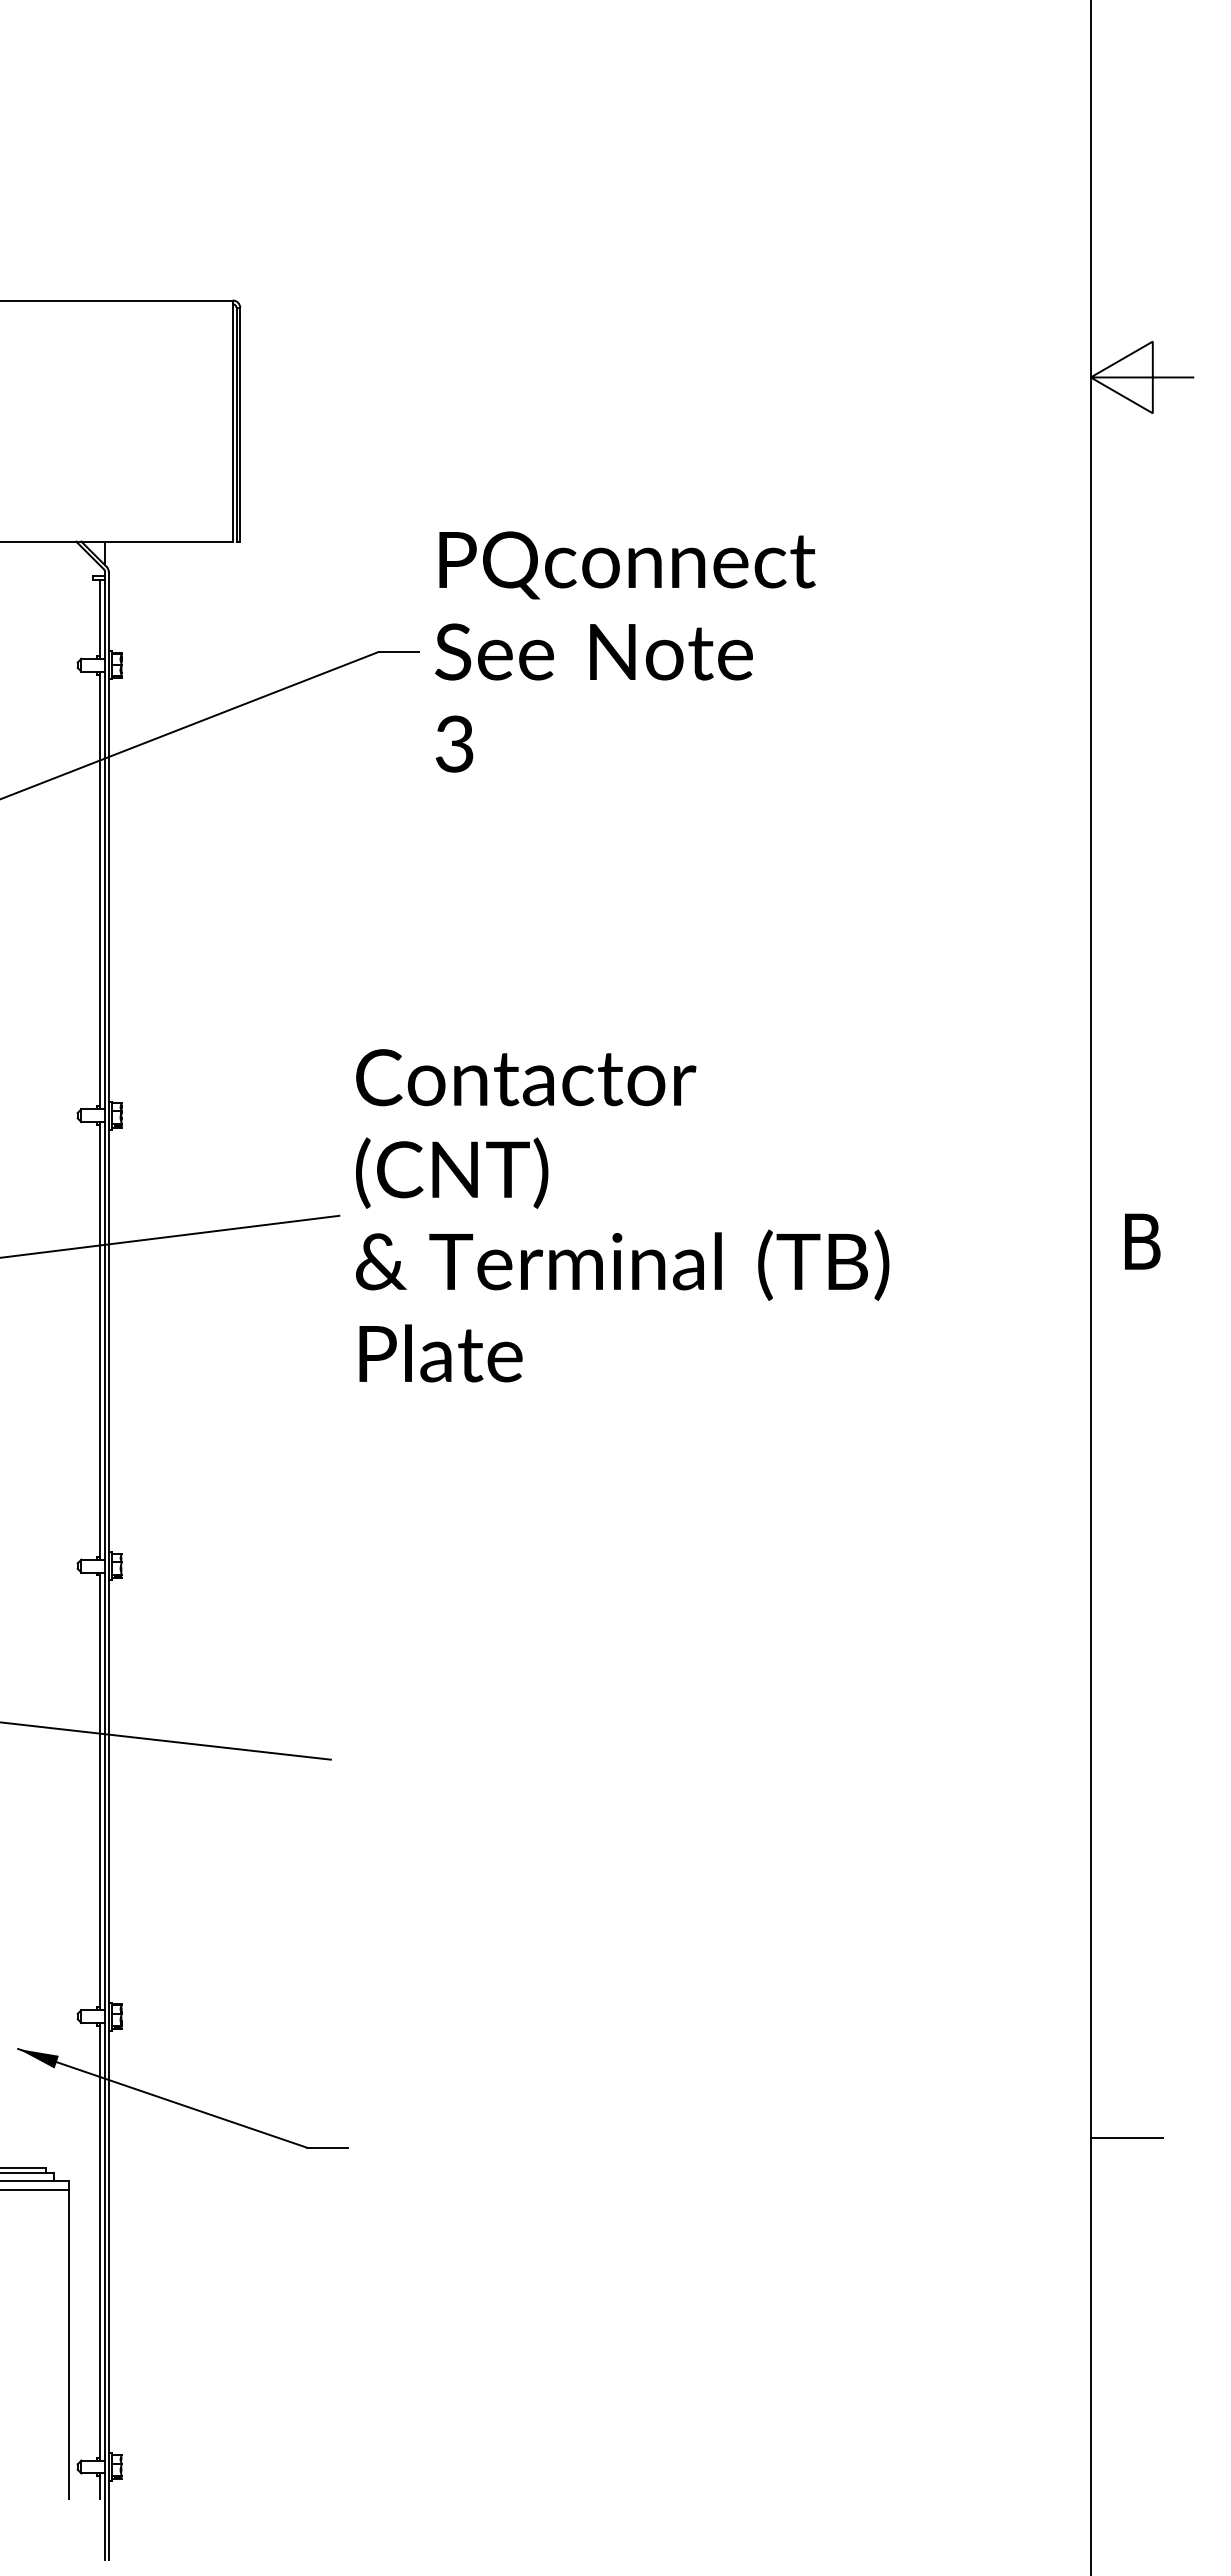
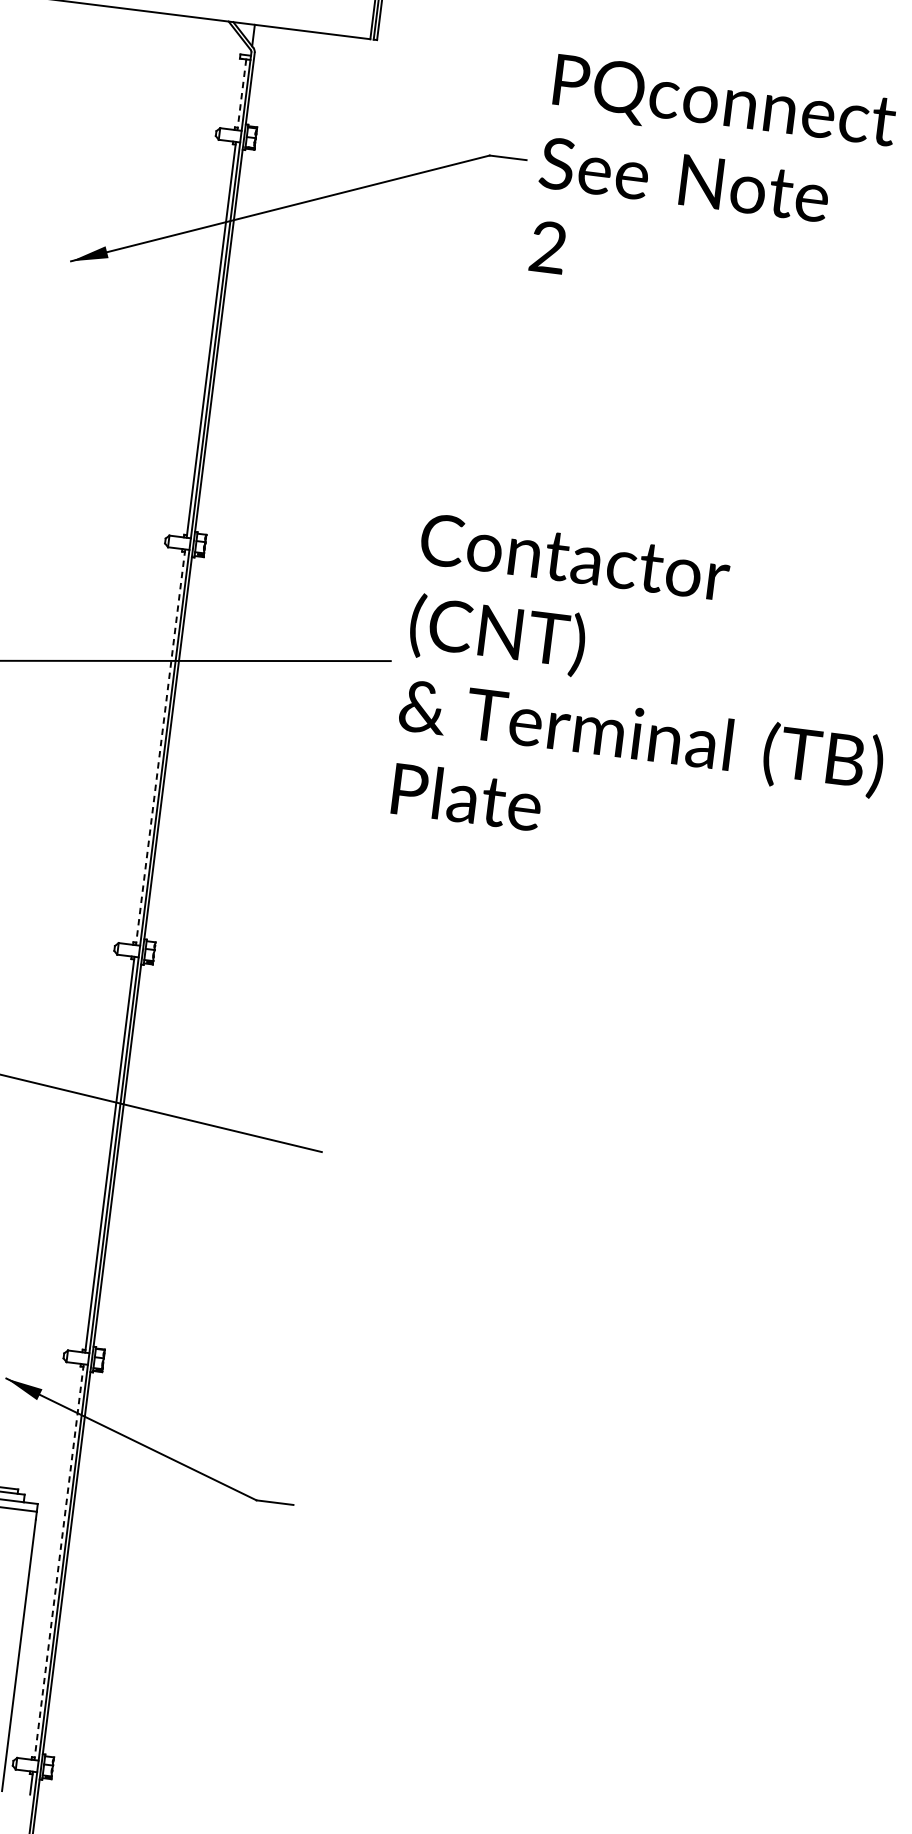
line: (100, 620) -> (241, 95), solid -> dashed
text: (454, 744) -> (548, 247), 3 -> 2
line: (100, 1340) -> (160, 746), solid -> dashed
line: (100, 2241) -> (59, 1561), solid -> dashed

